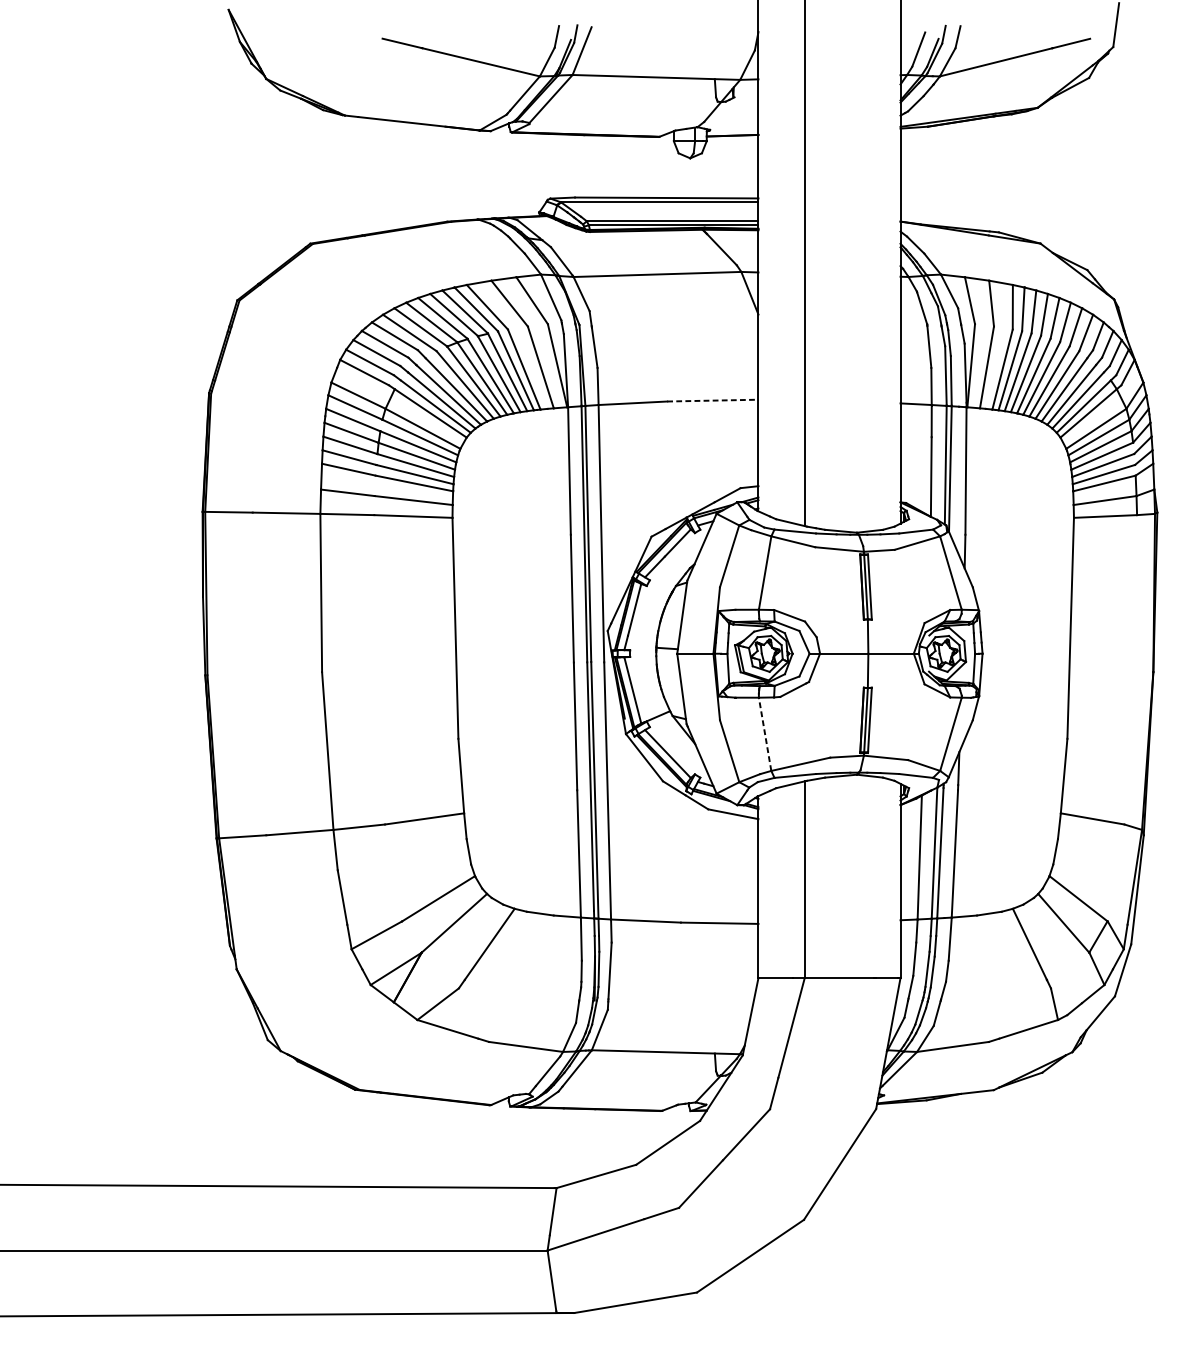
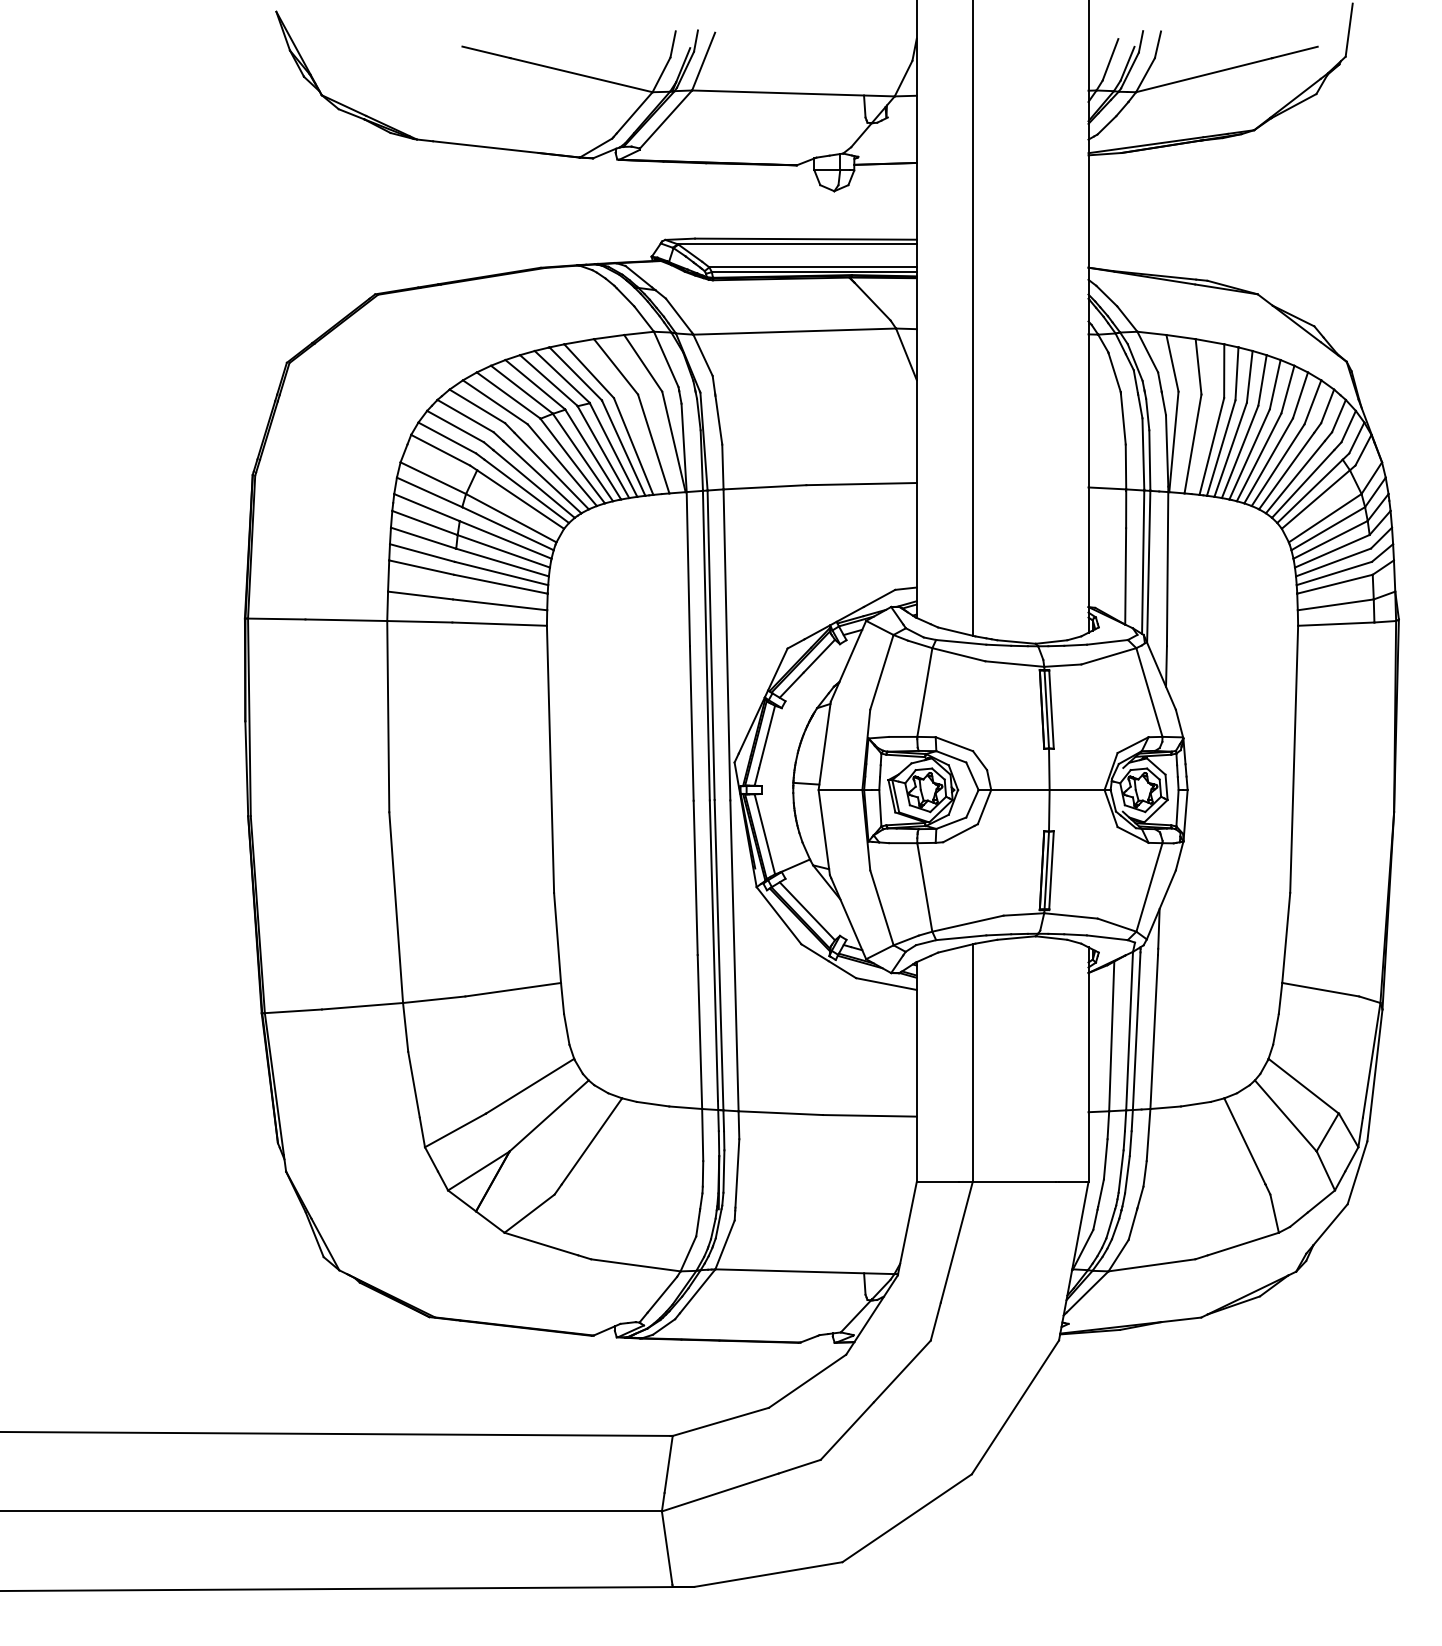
line: (713, 400) -> (862, 484), dashed -> solid
line: (764, 734) -> (924, 887), dashed -> solid

